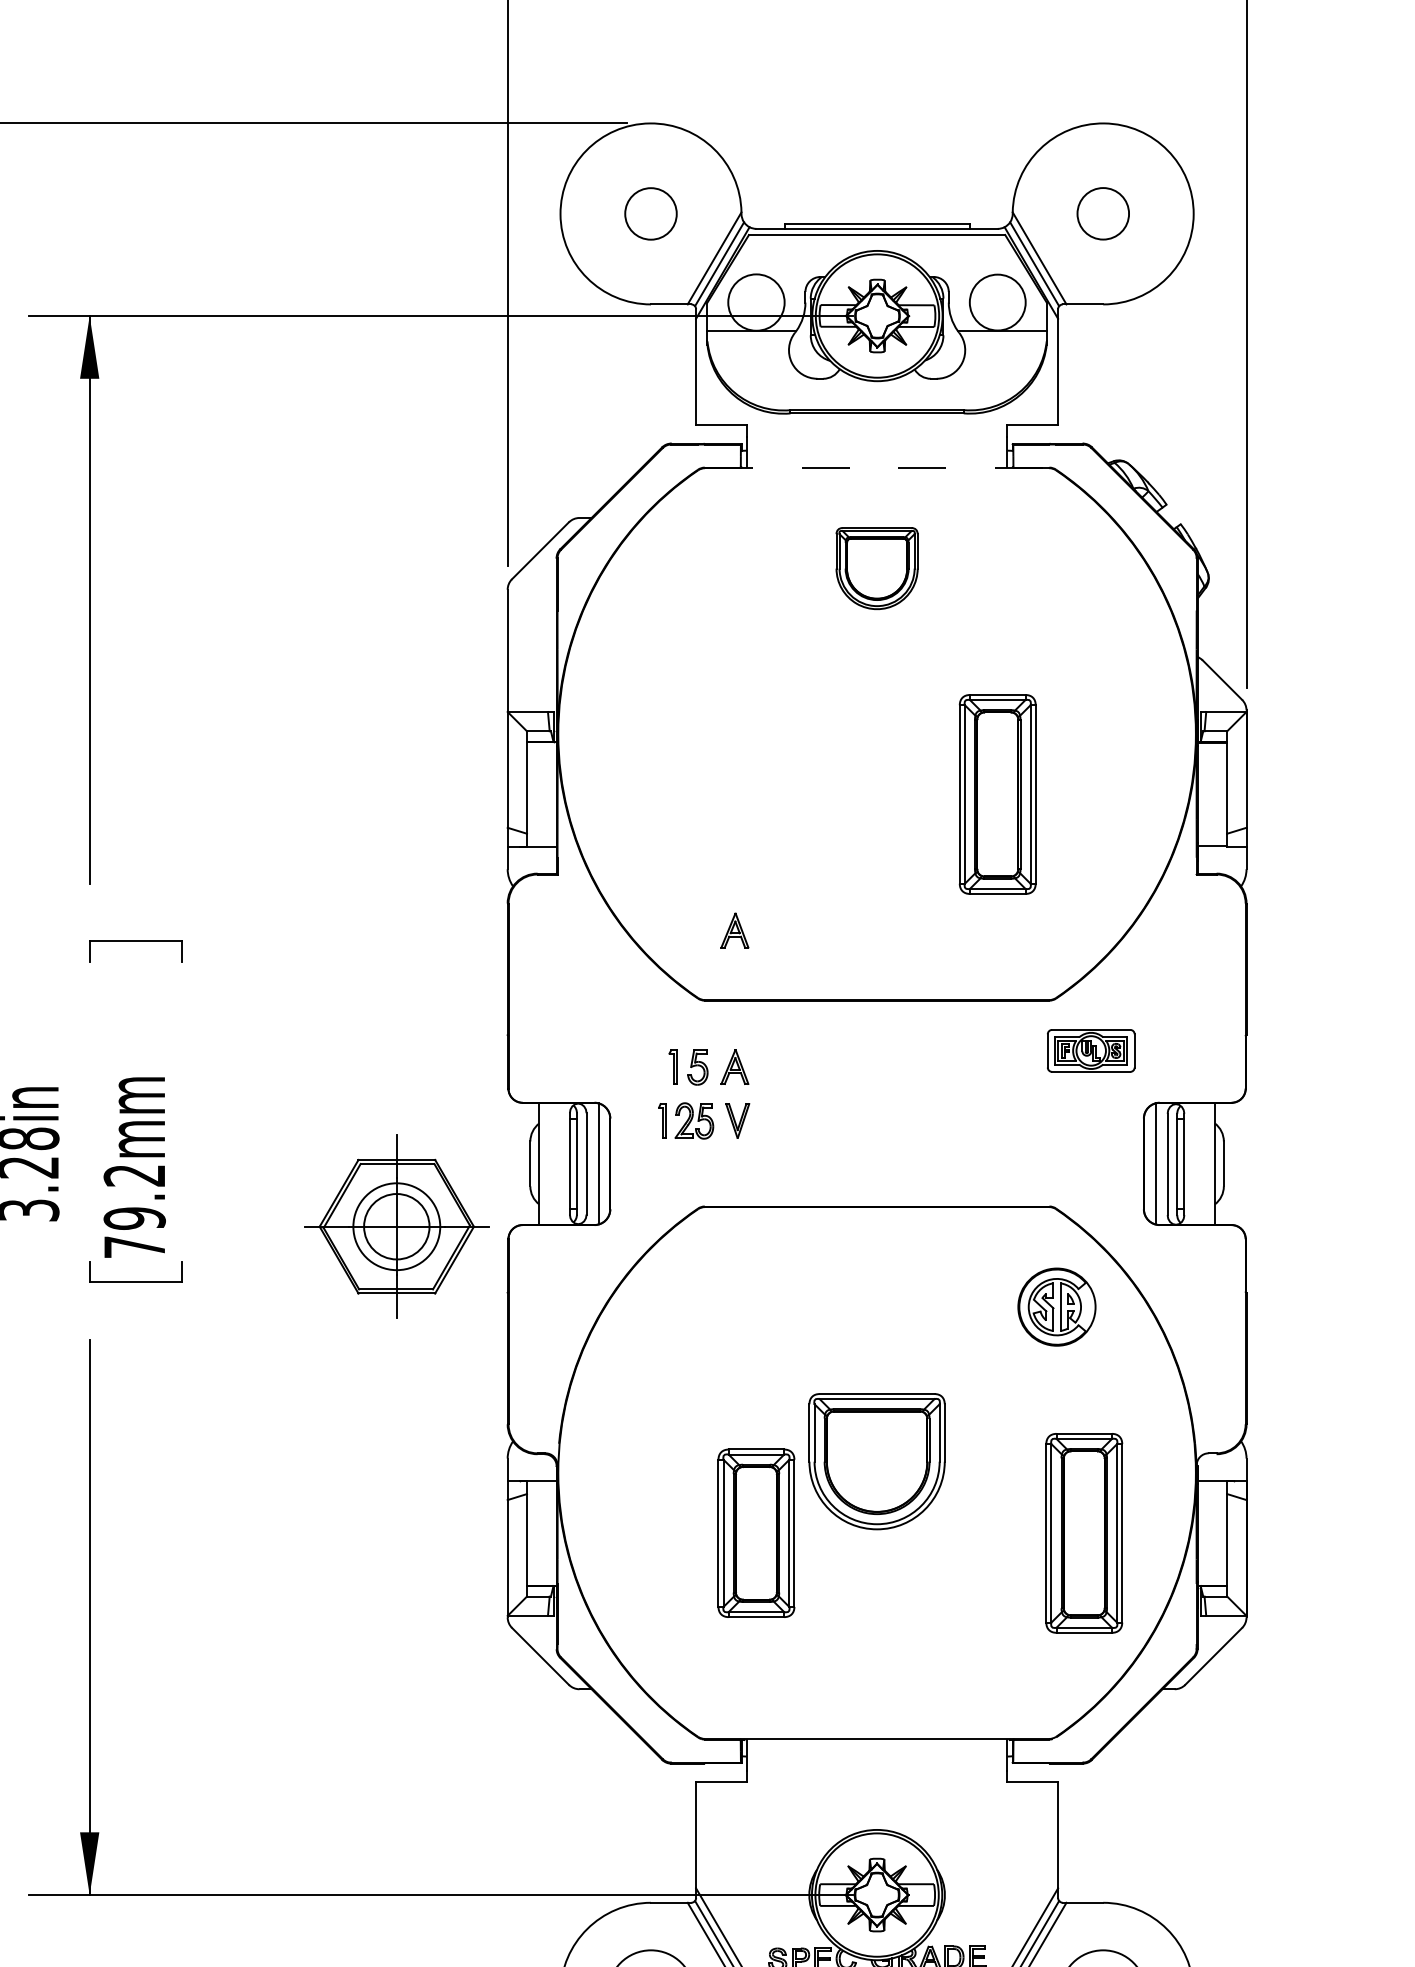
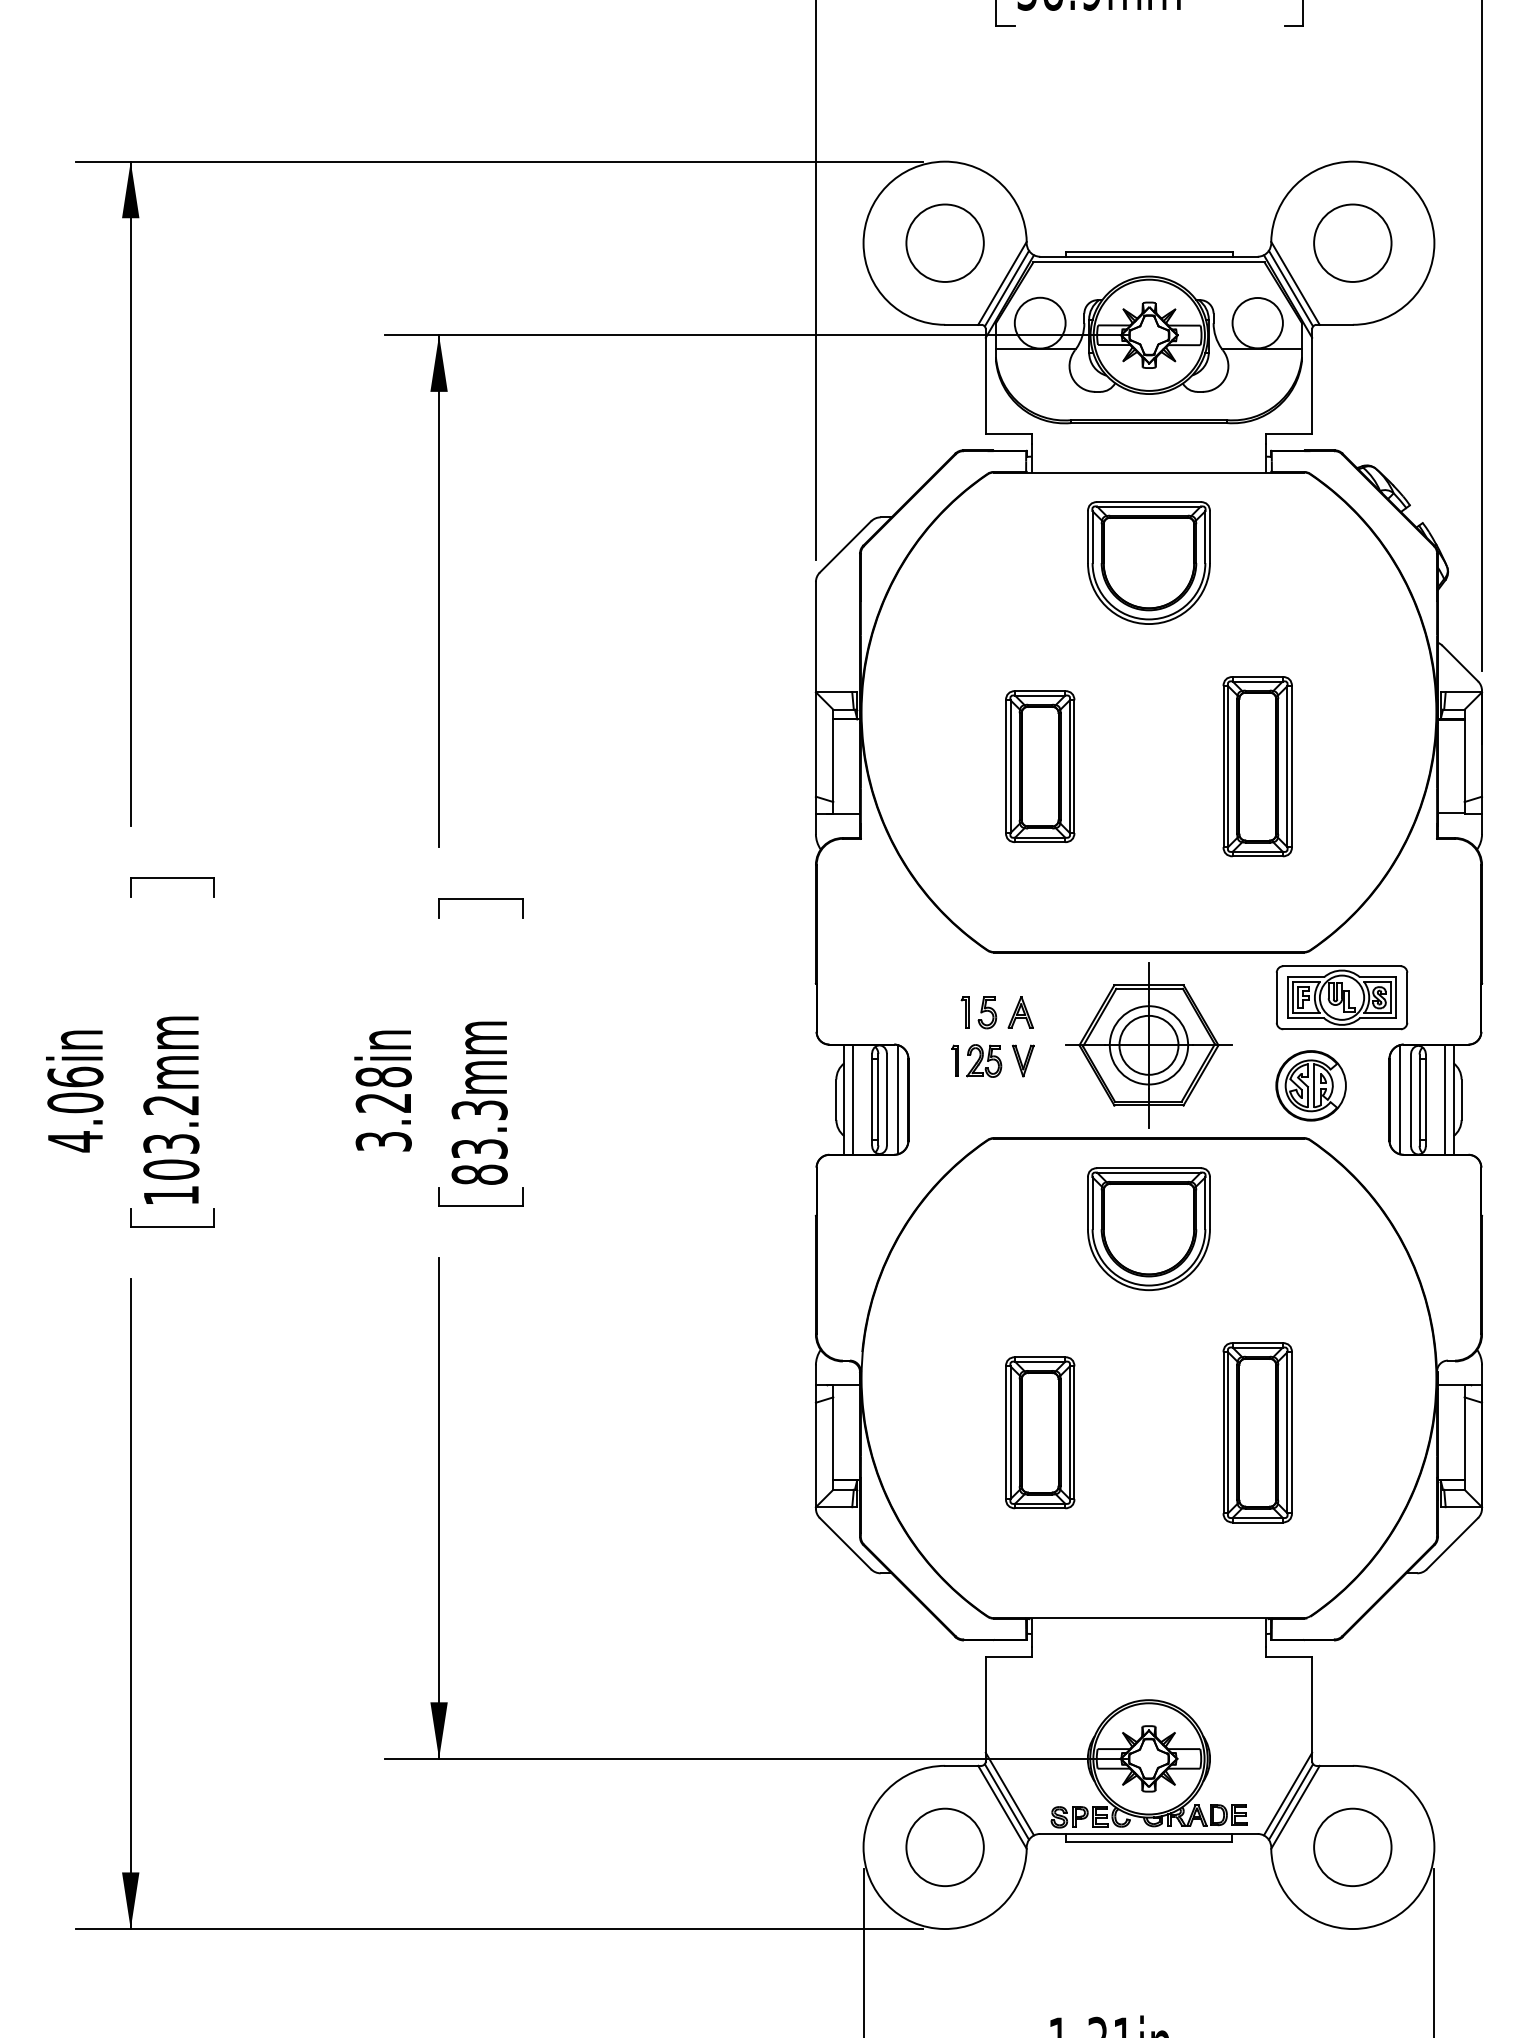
circle: (650, 213) -> (944, 242), size x1.67
circle: (1102, 213) -> (1352, 242), size x1.67
line: (877, 468) -> (1149, 472), dashed -> solid
part: (876, 568) -> (1148, 562), size x1.67
part: (756, 794) -> (1040, 766), added
part: (734, 930) -> (1020, 889), removed
part: (1090, 1050) -> (1341, 997), size x1.67
line: (549, 1163) -> (853, 1099), added
line: (1204, 1163) -> (1444, 1099), added
text: (134, 1211) -> (479, 1142), 79.2mm -> 83.3mm
part: (396, 1226) -> (1148, 1045), moved
part: (1056, 1306) -> (1310, 1085), moved
part: (876, 1462) -> (1148, 1229), moved
part: (1083, 1533) -> (1257, 1432), moved

